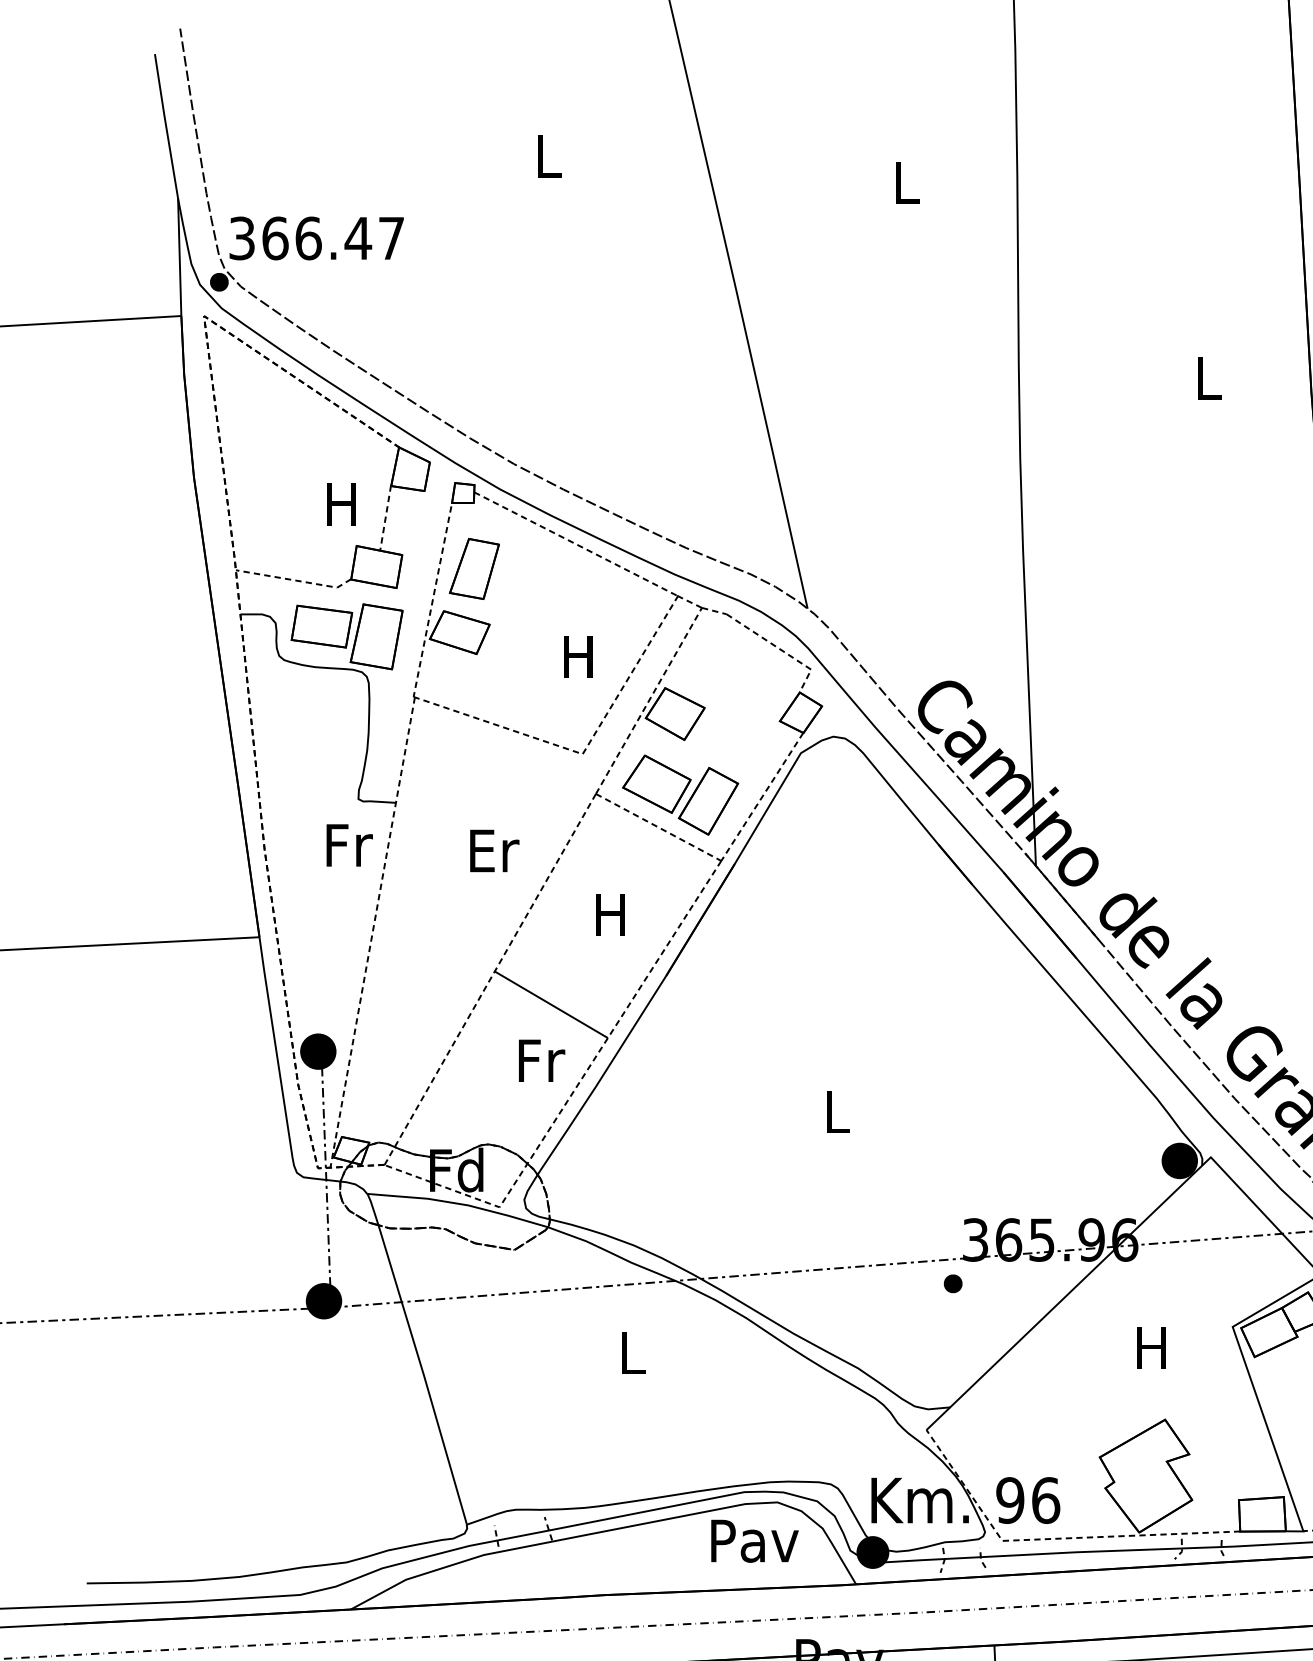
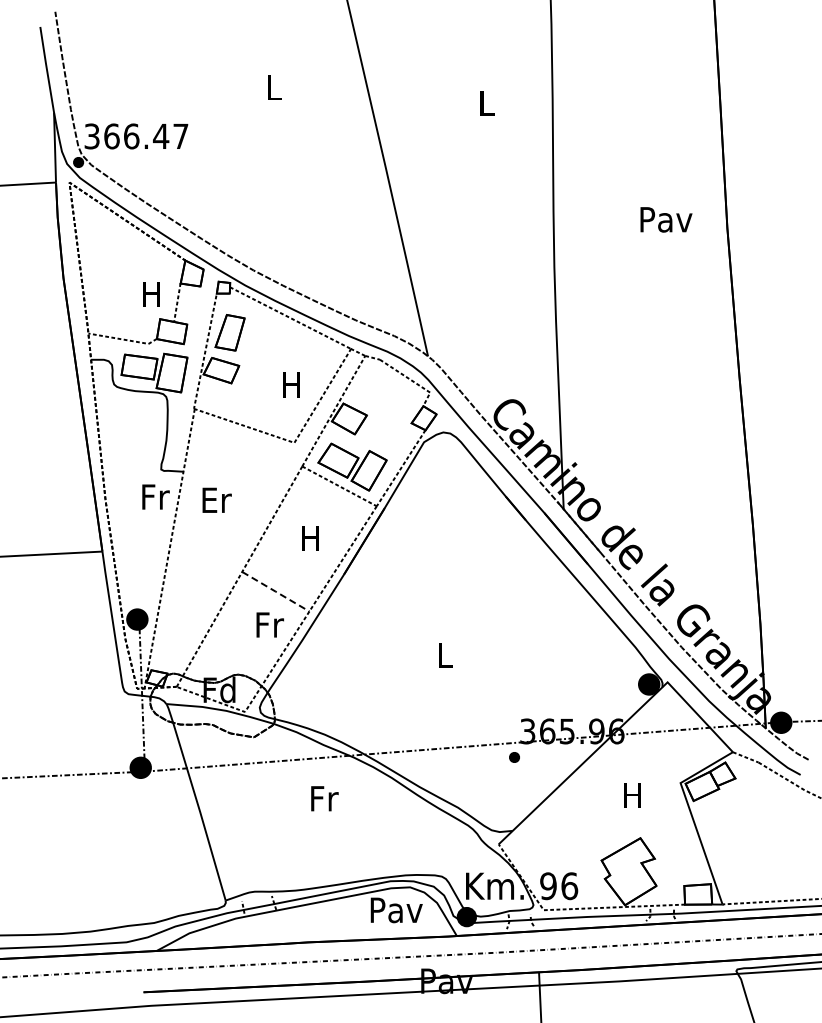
text: (1208, 378) -> (666, 219), L -> Pav
text: (493, 849) -> (216, 499), moved
line: (550, 1004) -> (275, 591), solid -> dashed
text: (633, 1352) -> (324, 798), L -> Fr

